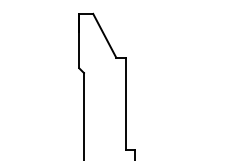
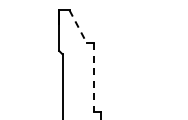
line: (105, 36) -> (78, 27), solid -> dashed
line: (125, 105) -> (93, 78), solid -> dashed

